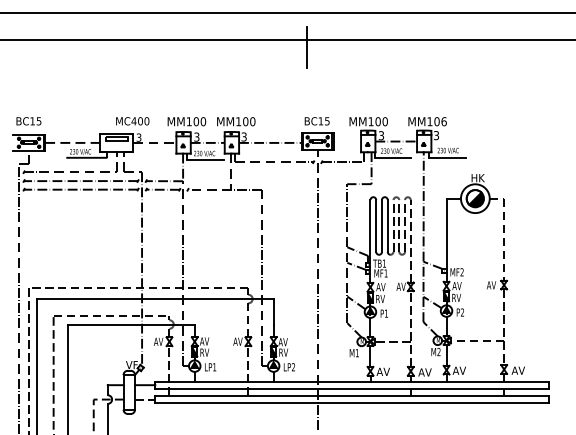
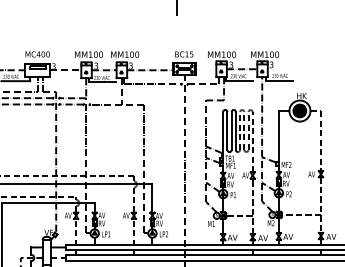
text: (132, 121) -> (37, 54), moved
text: (443, 121) -> (276, 54), MM106 -> MM100
fill: (473, 197) -> (298, 110), added

